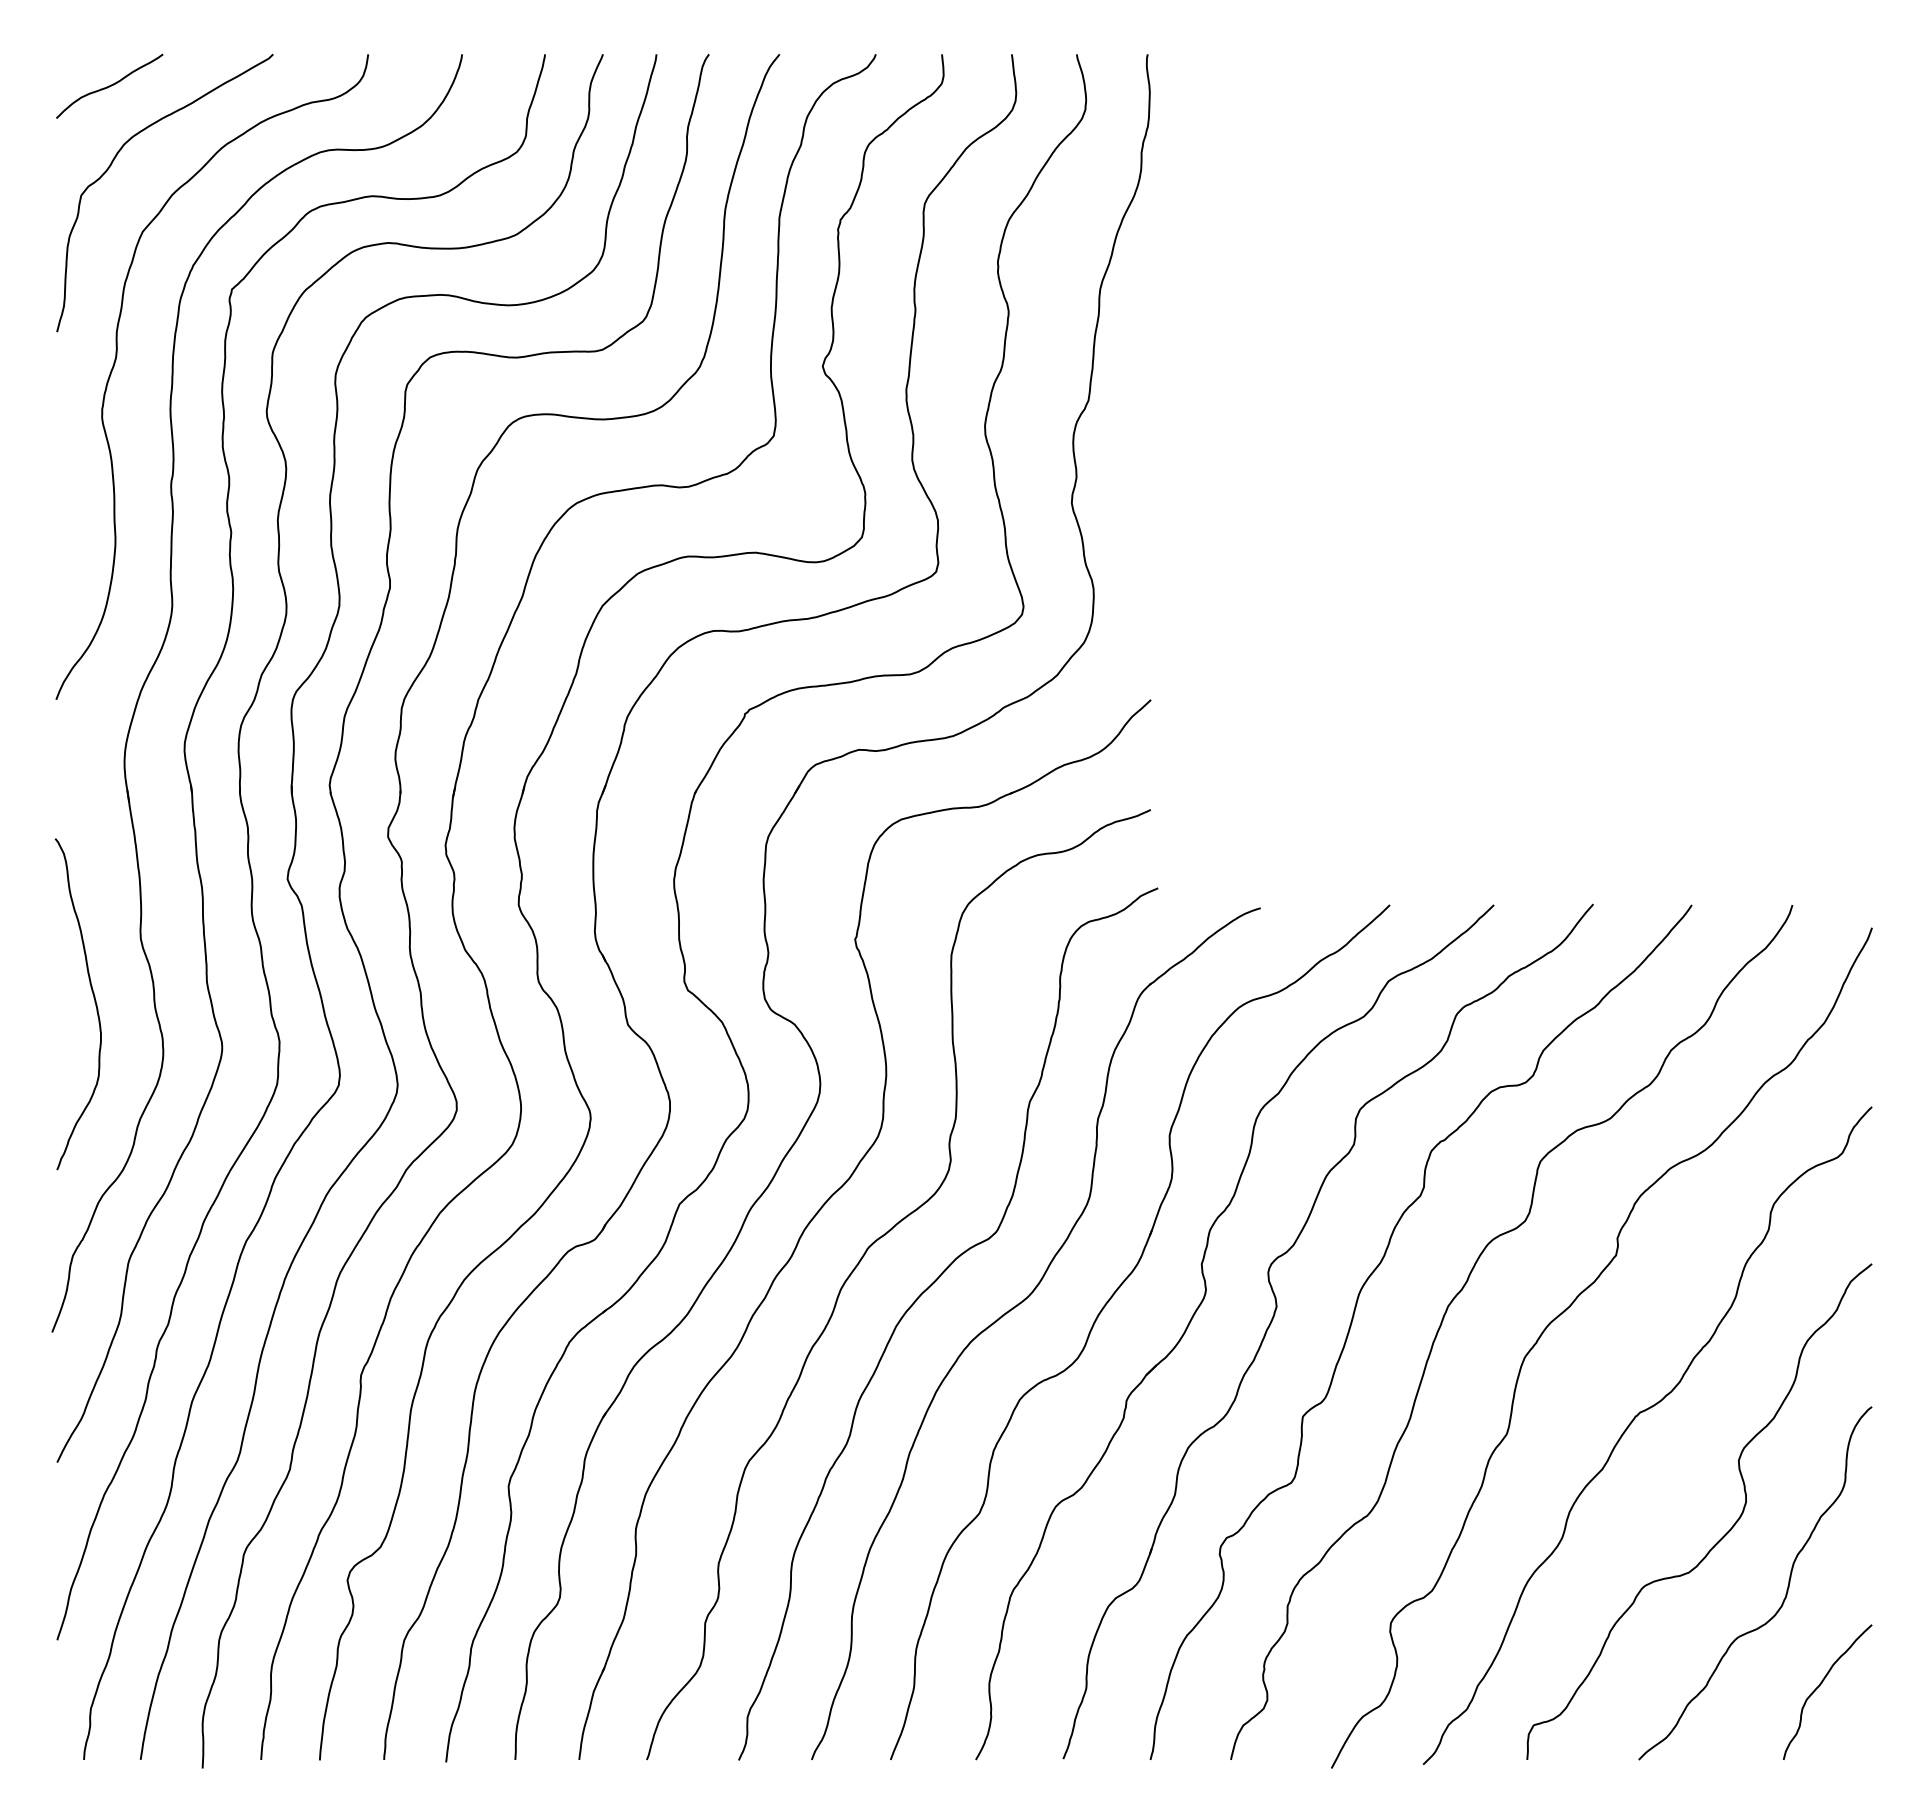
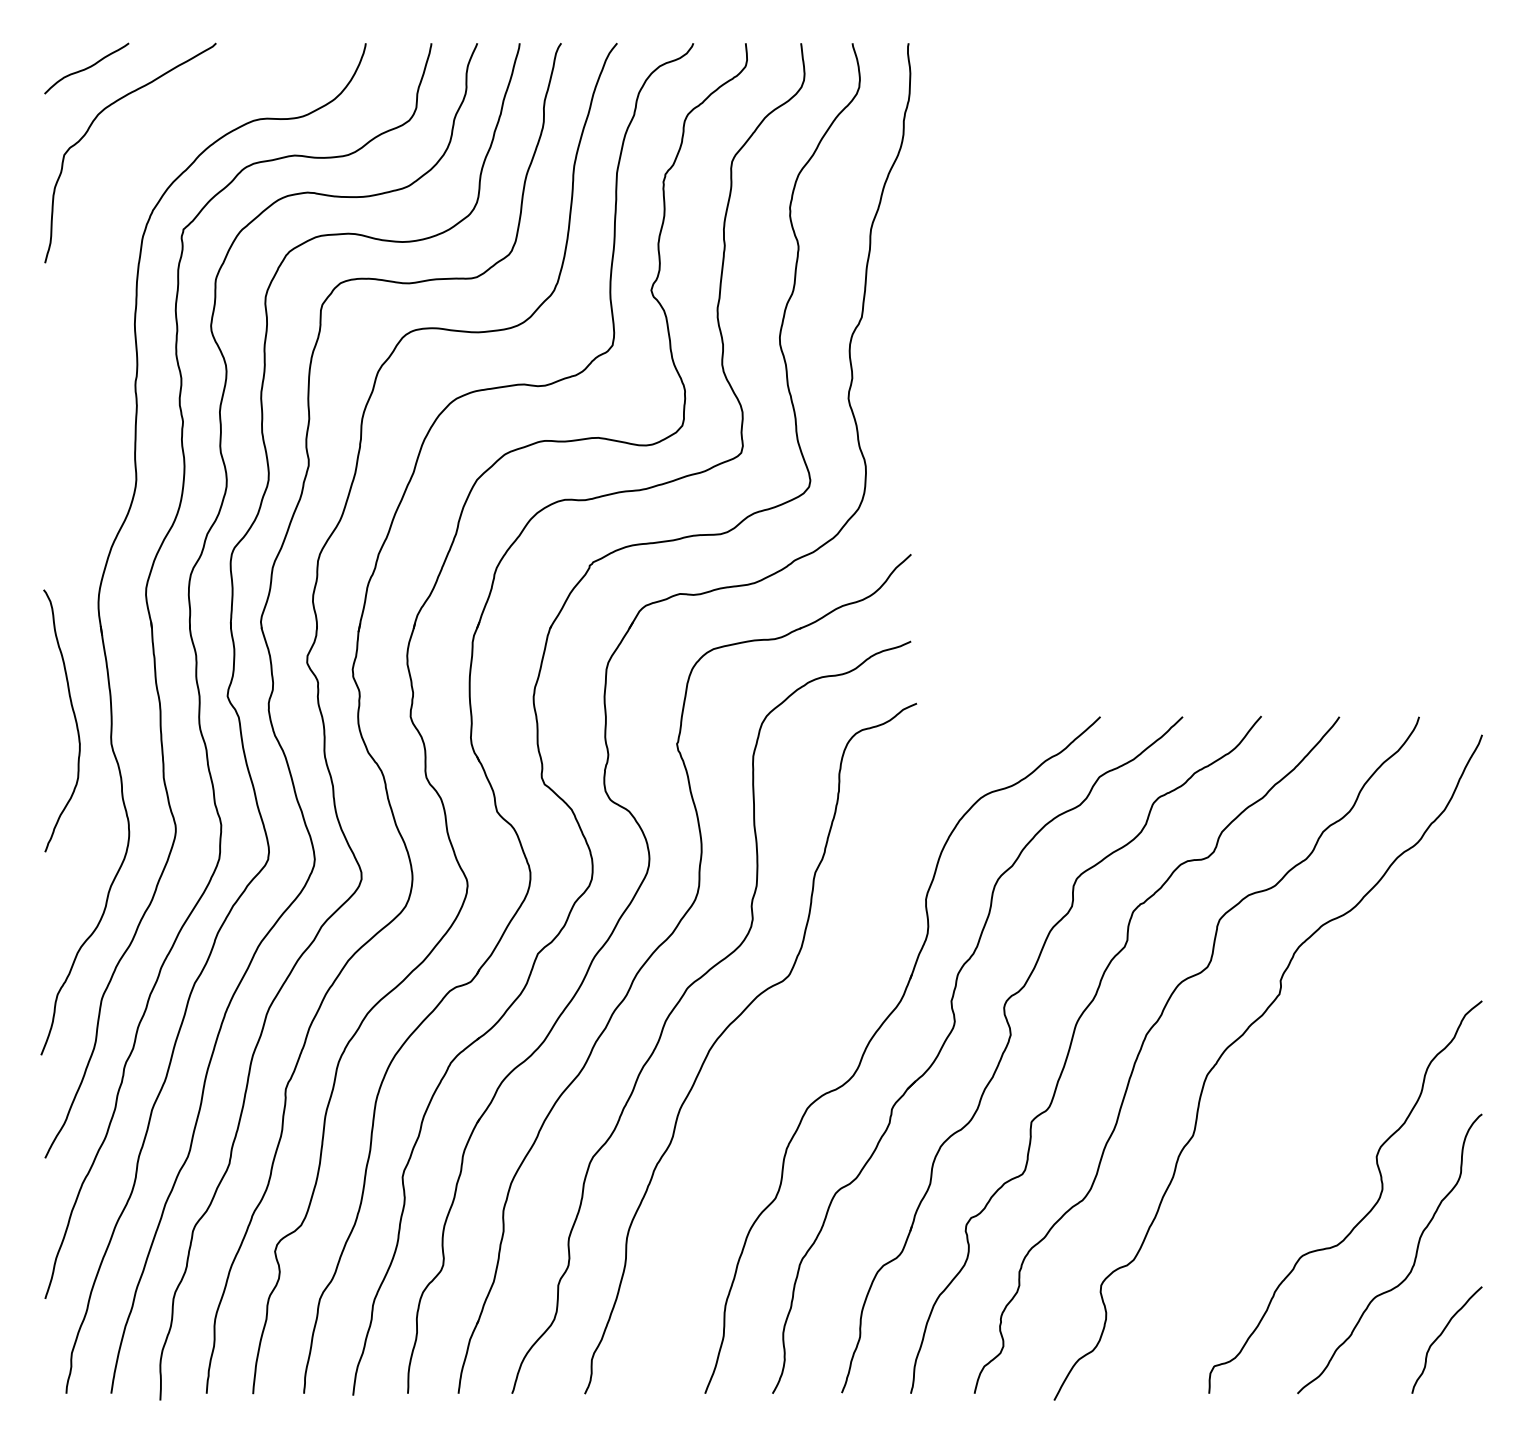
curve: (117, 356) -> (92, 282), removed
curve: (93, 998) -> (73, 716), moved
part: (1016, 1307) -> (804, 1035), removed
curve: (1631, 1424) -> (1291, 1128), removed

